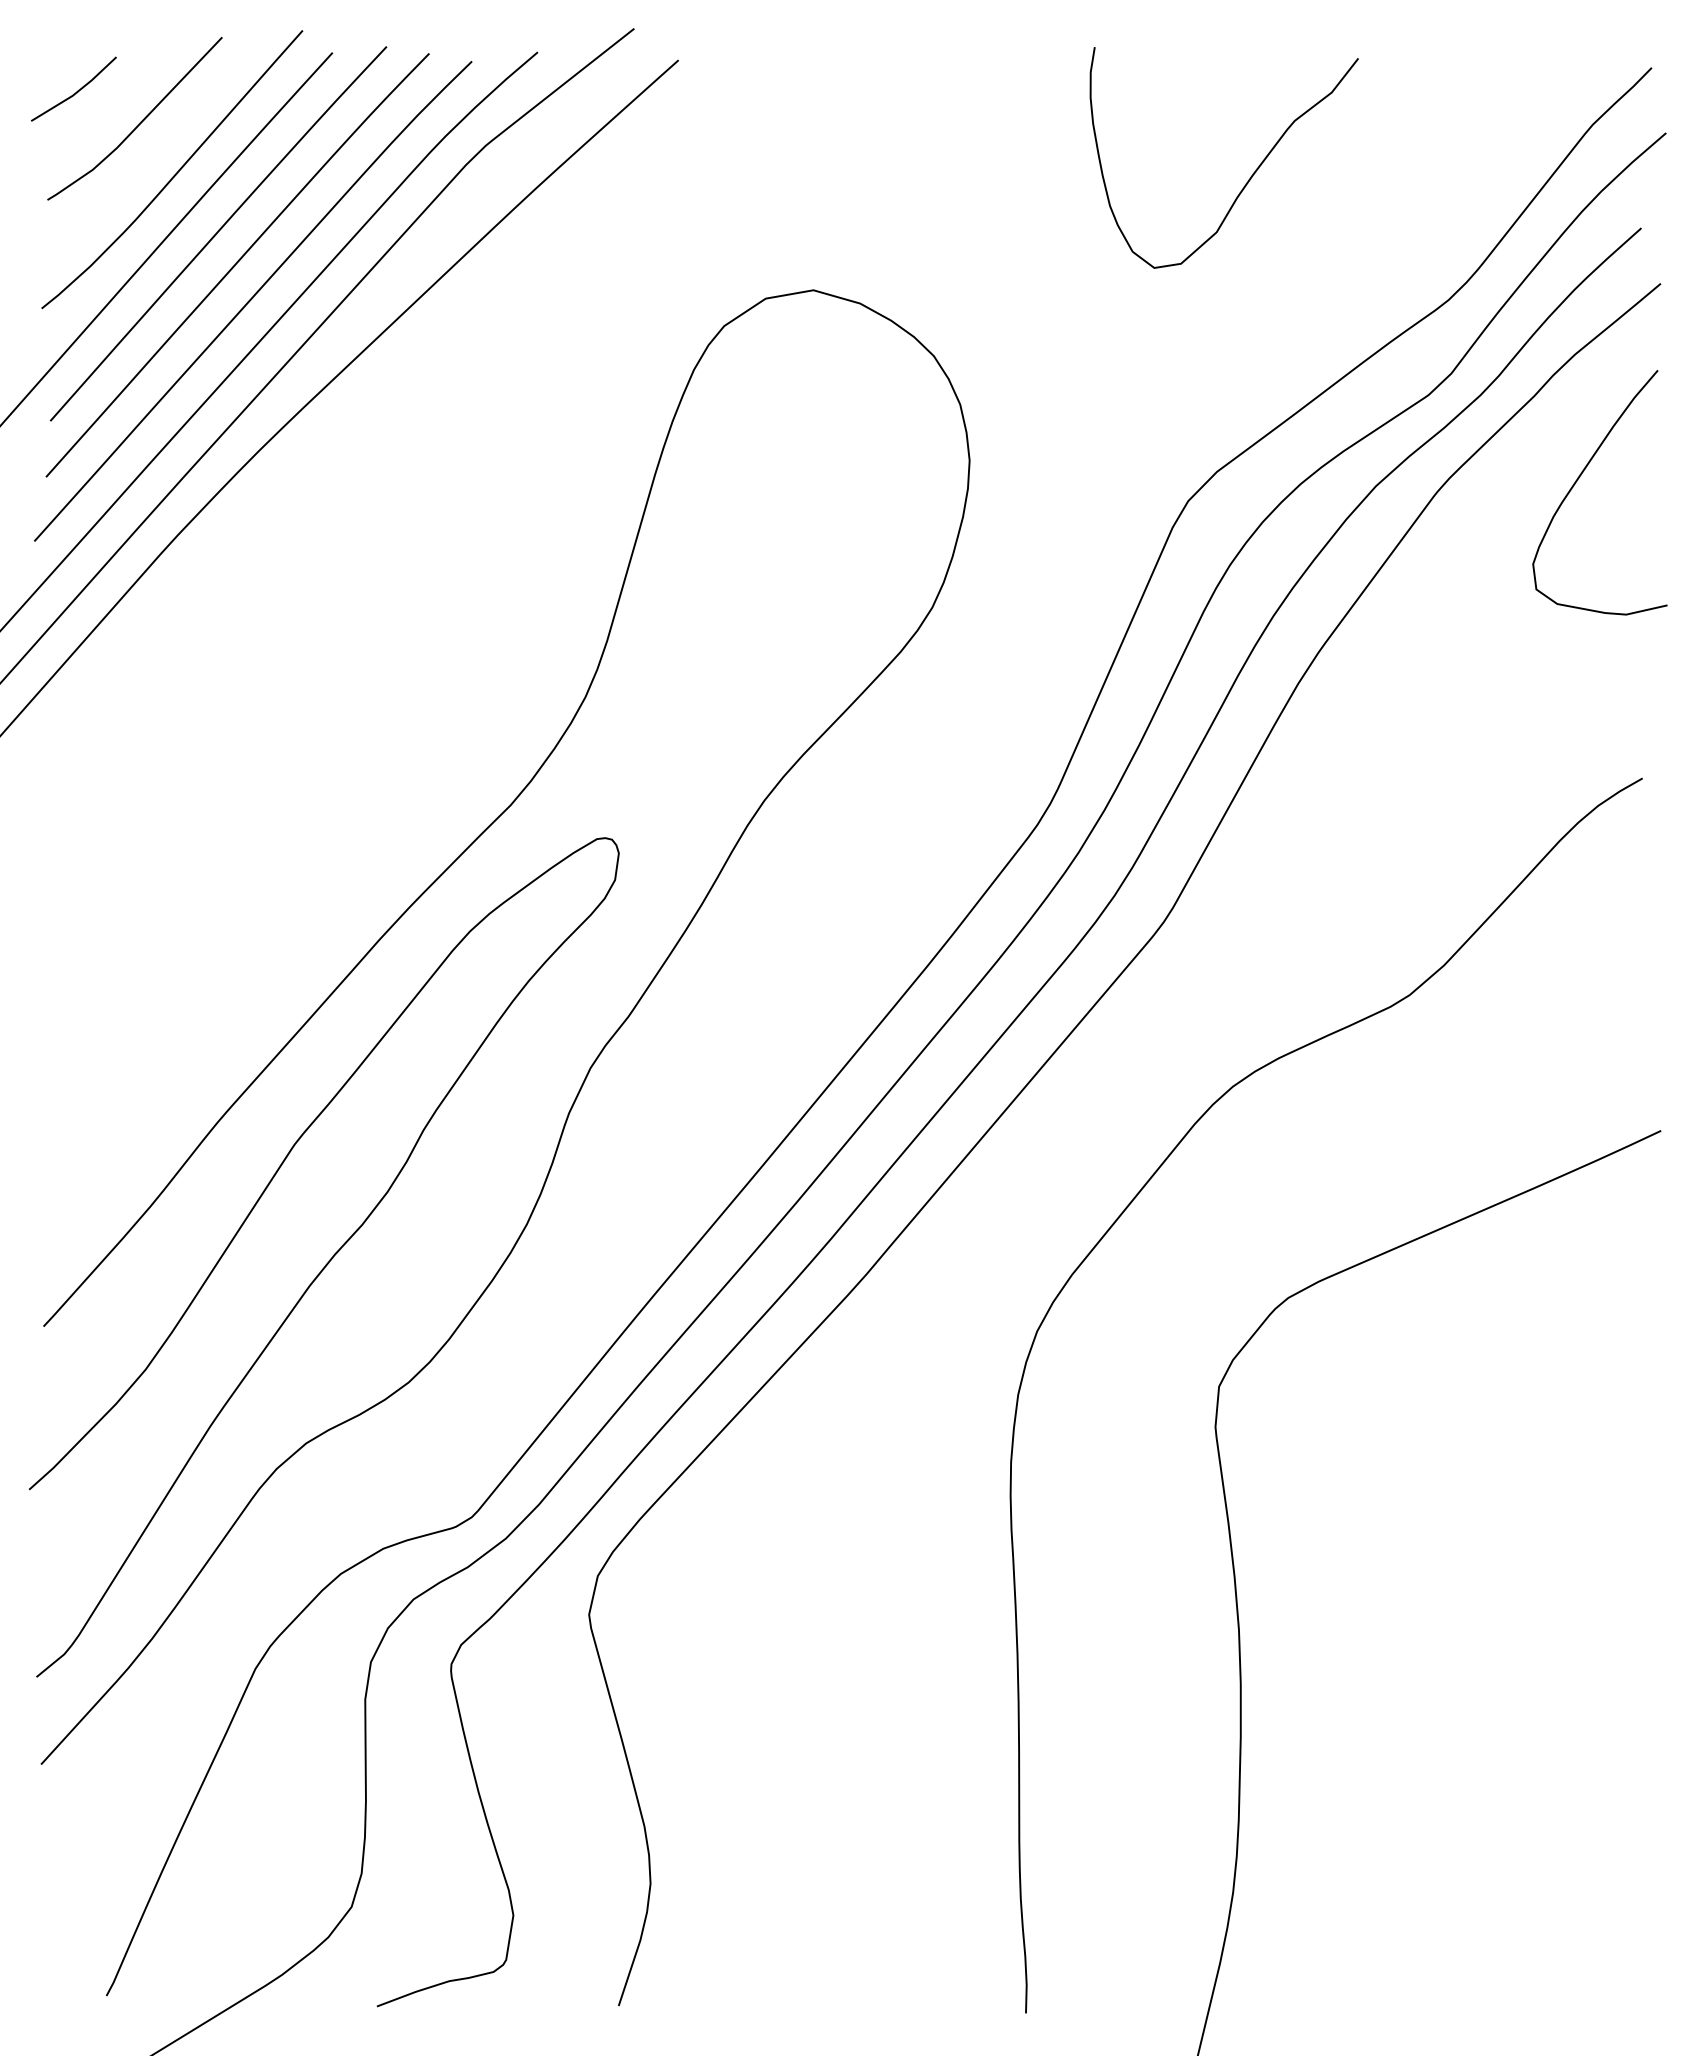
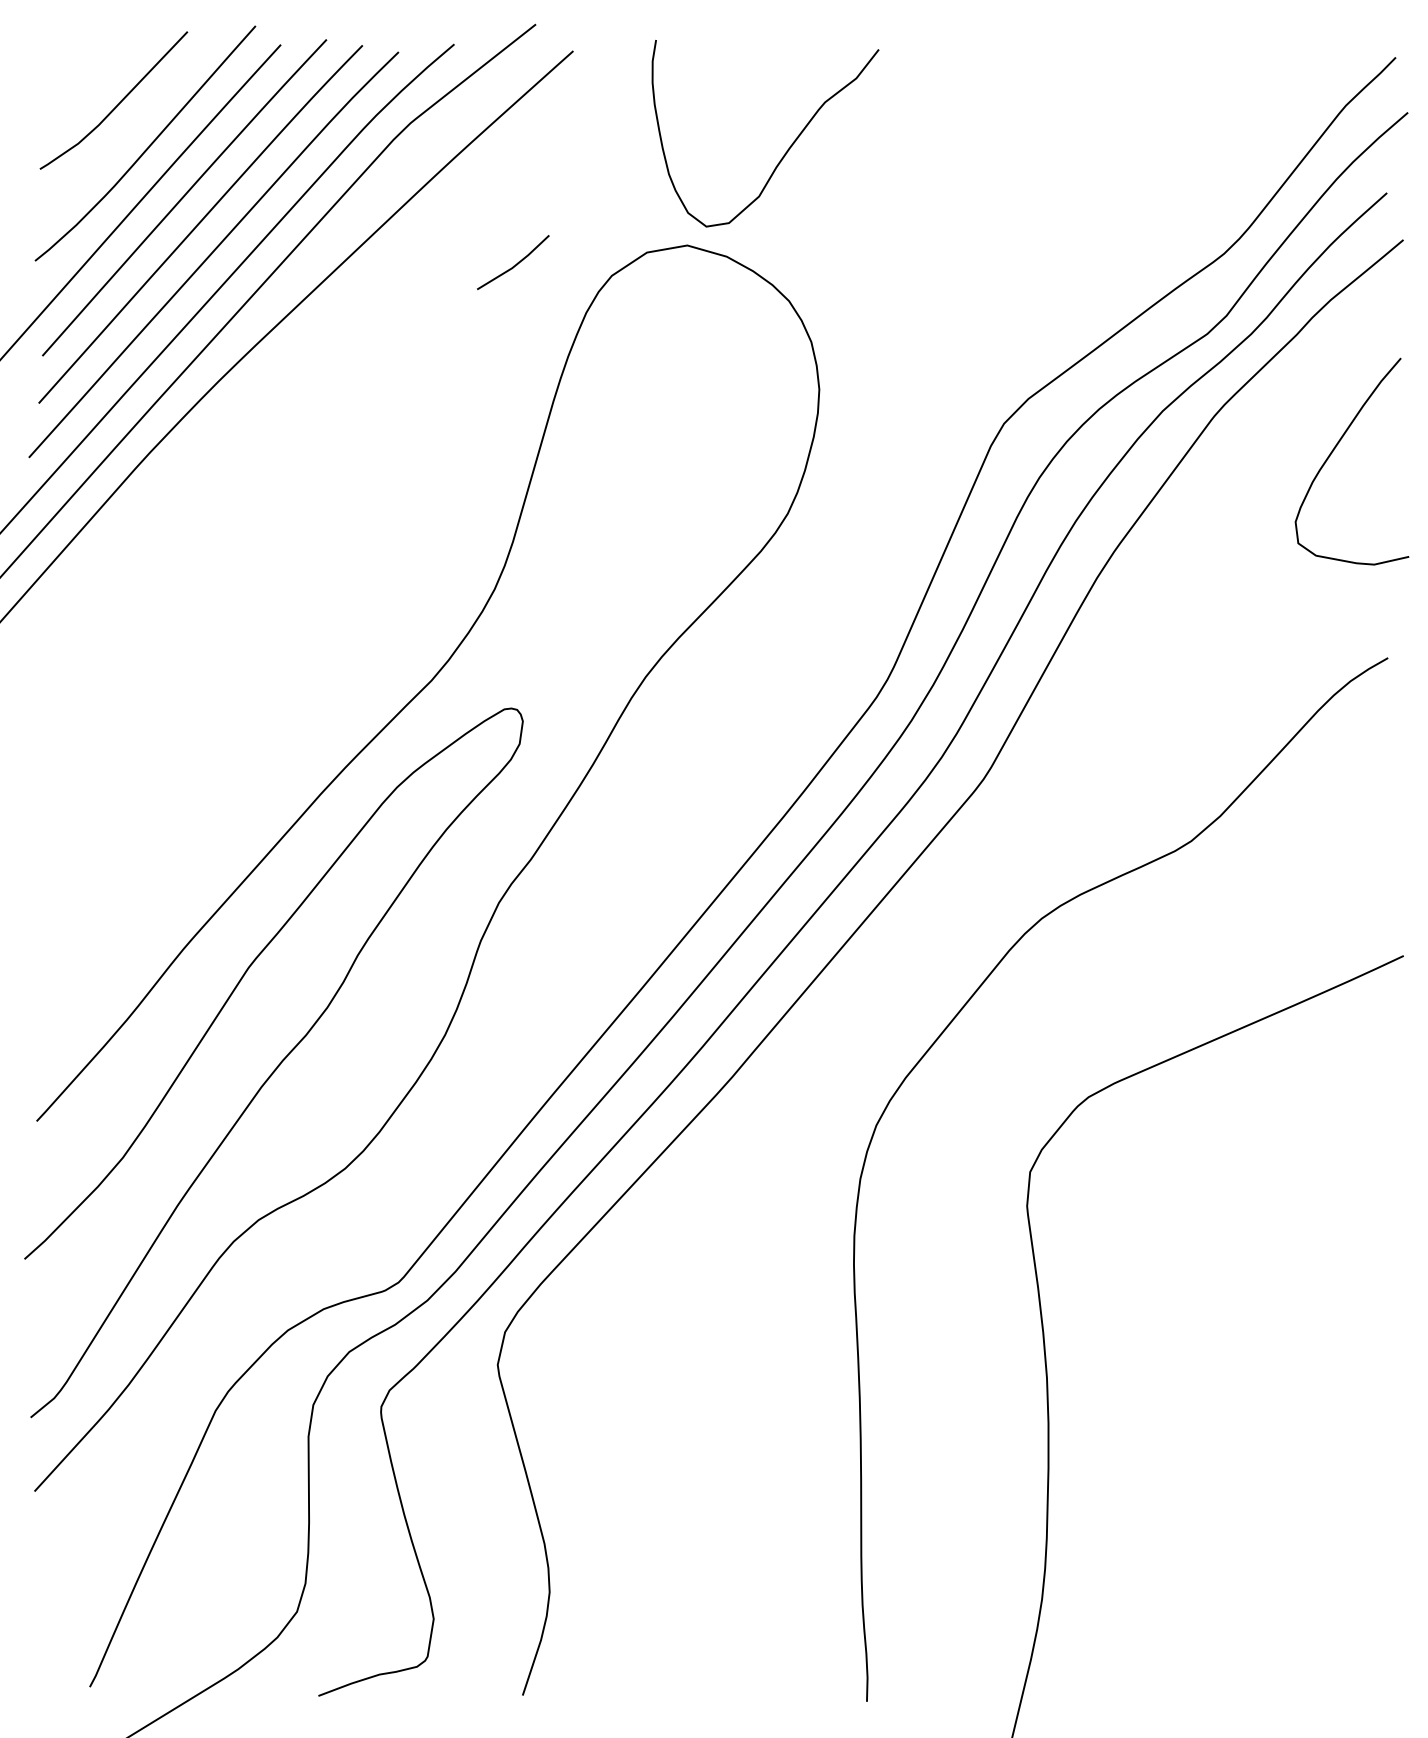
line: (76, 91) -> (515, 264), moved
curve: (1250, 176) -> (787, 149), moved
curve: (1579, 479) -> (1334, 450), moved

